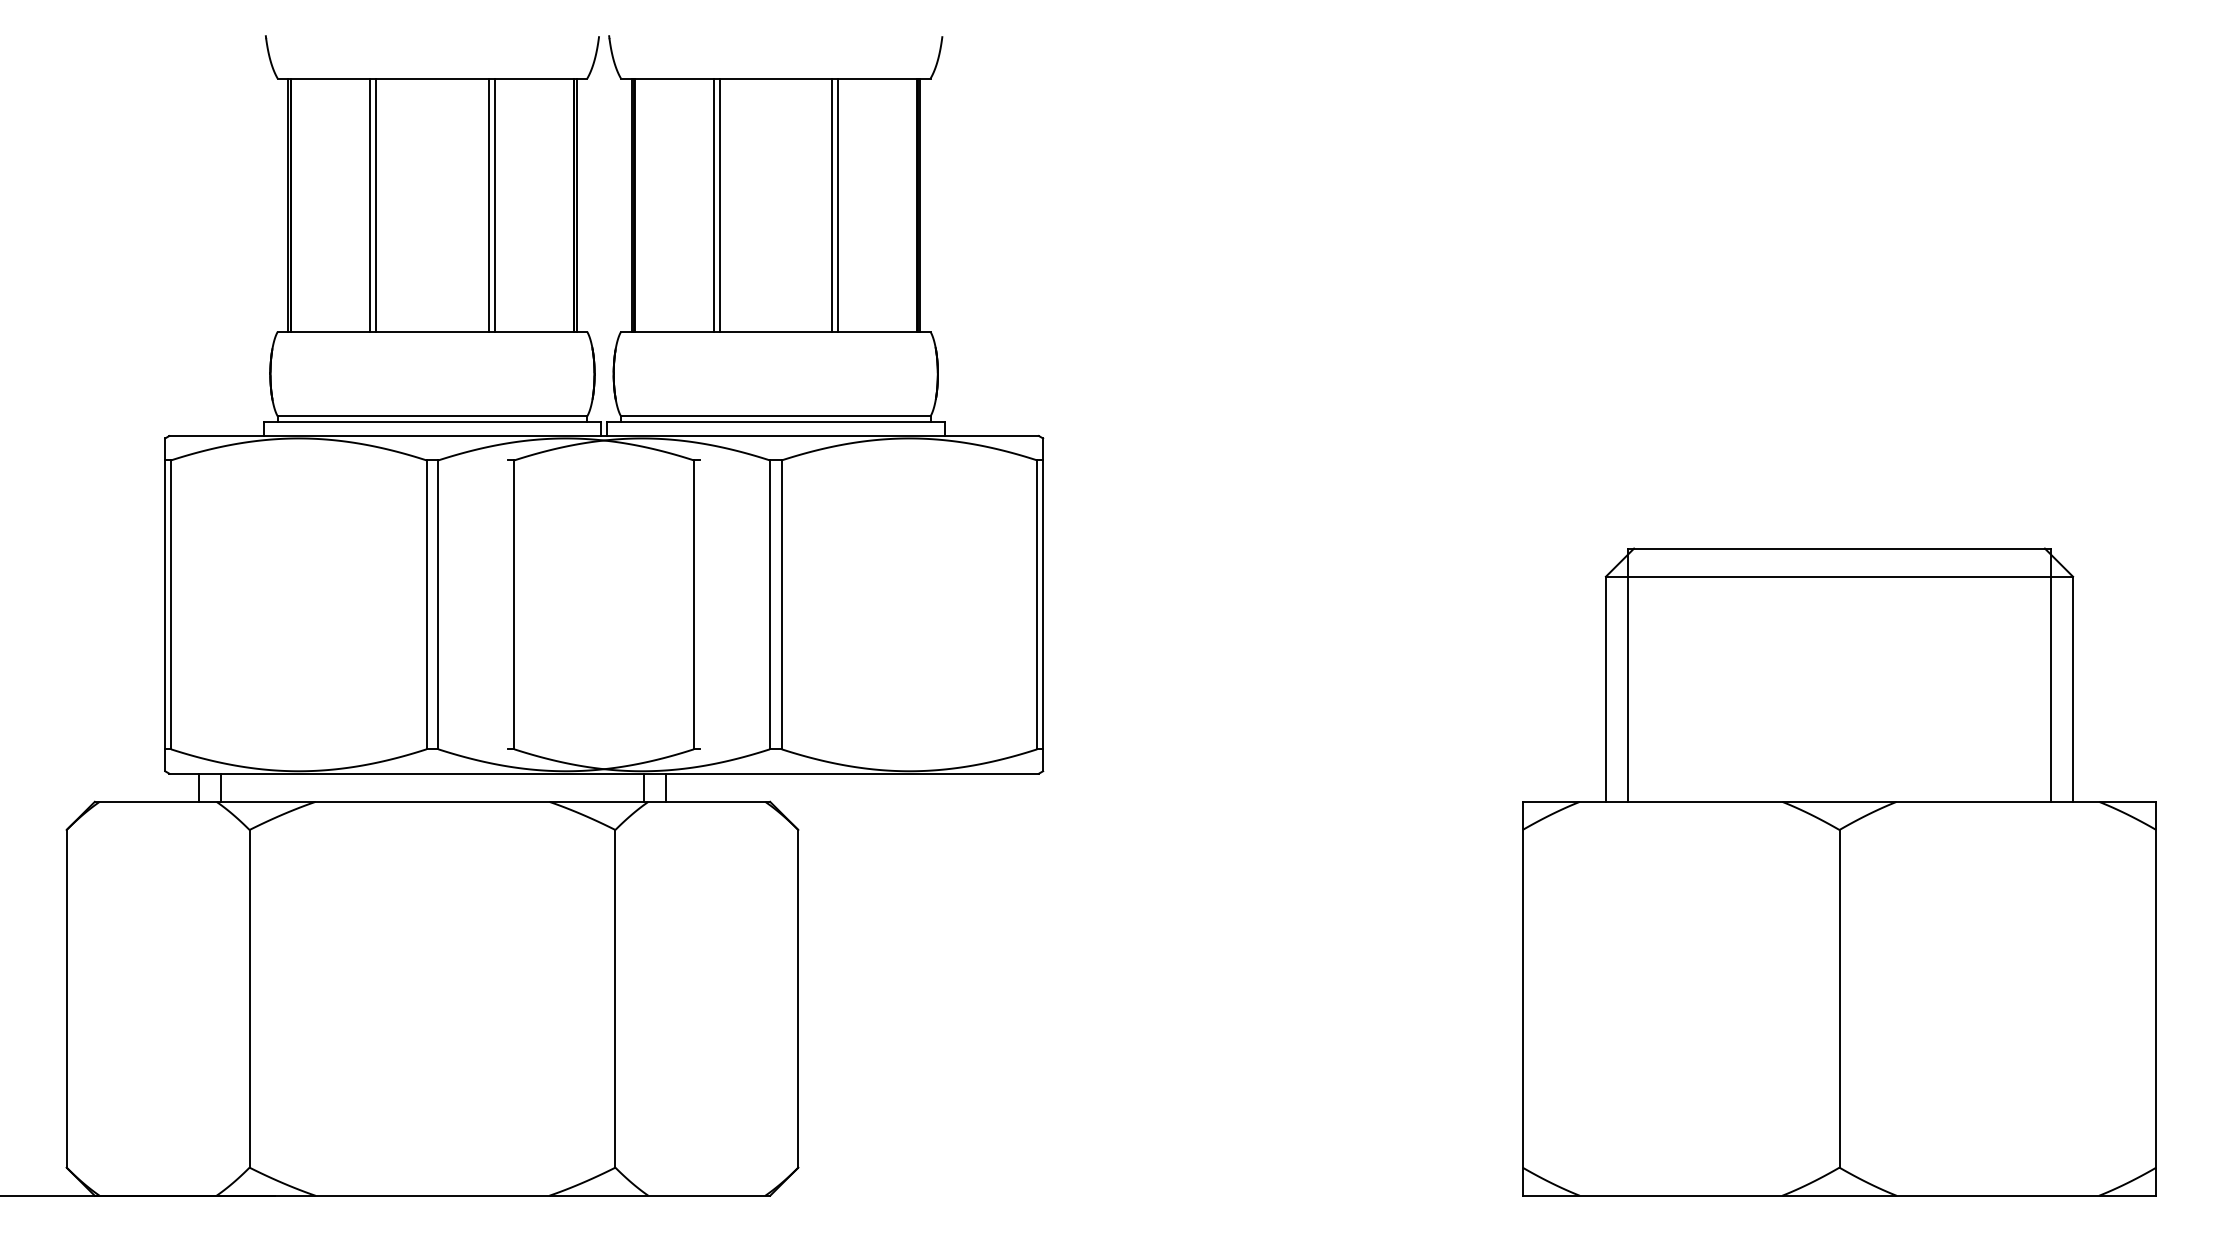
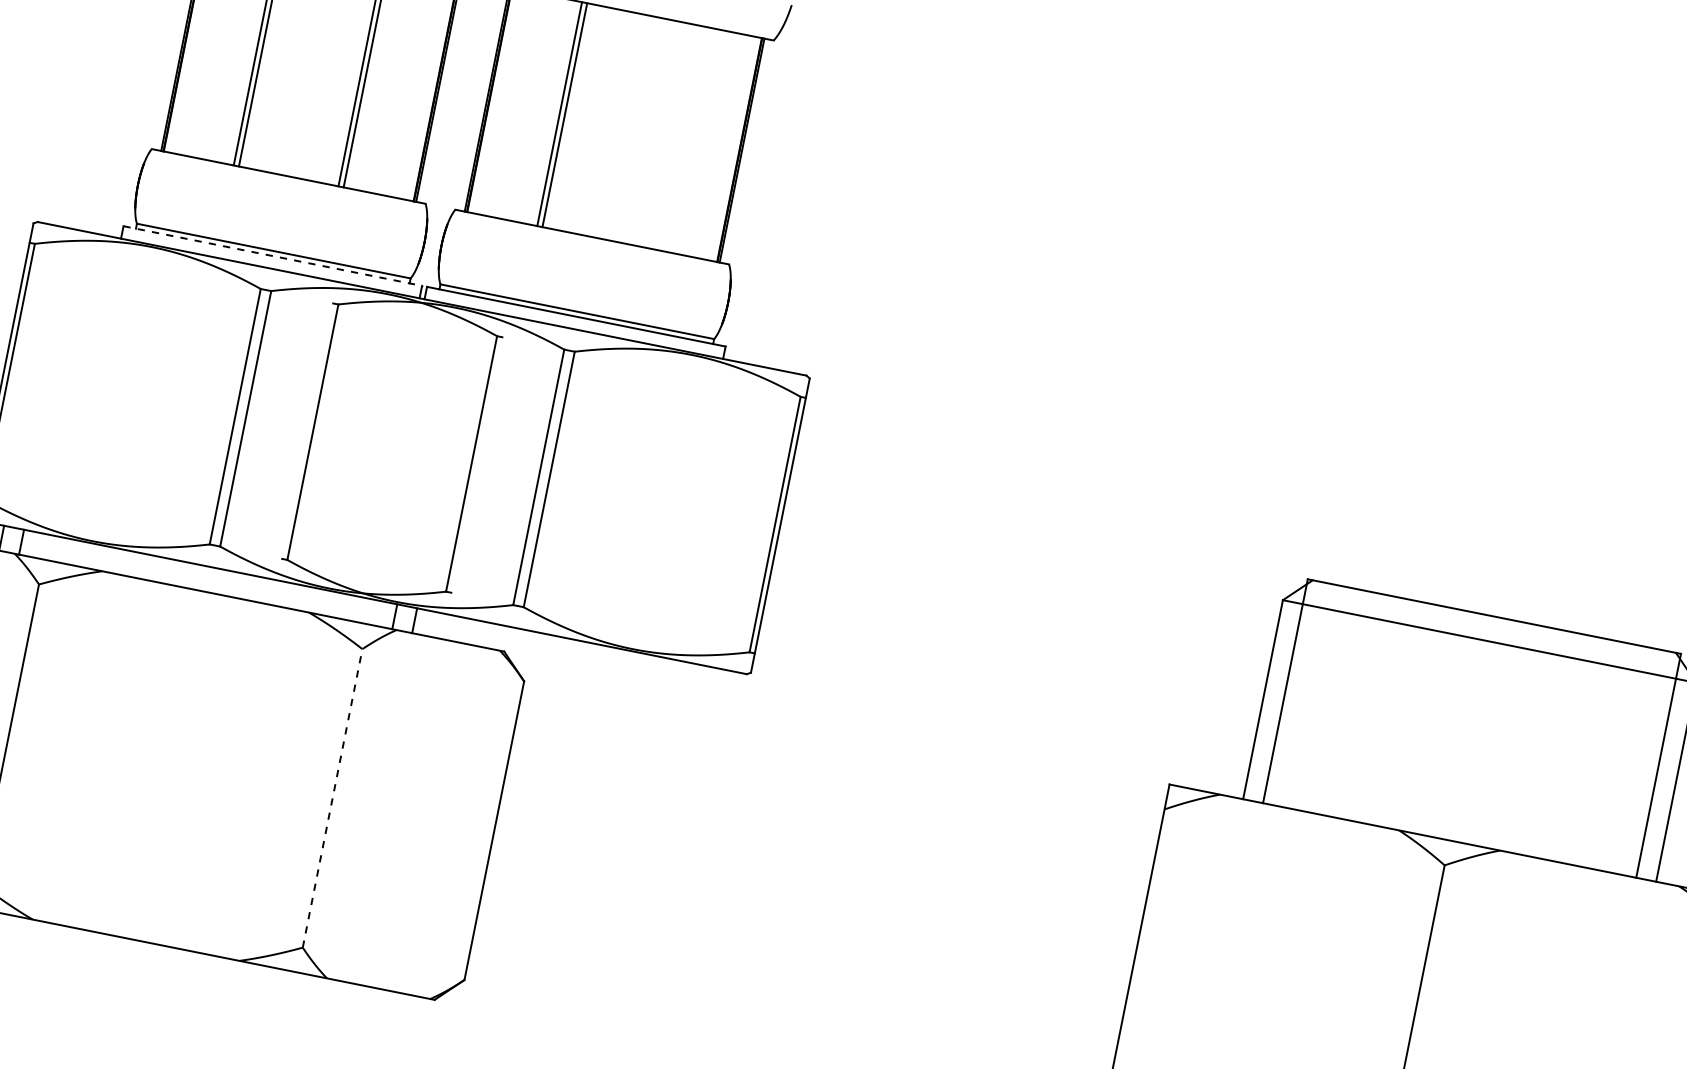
line: (832, 204) -> (664, 134), removed
line: (837, 204) -> (669, 135), removed
line: (432, 421) -> (272, 255), solid -> dashed
line: (615, 998) -> (332, 798), solid -> dashed

